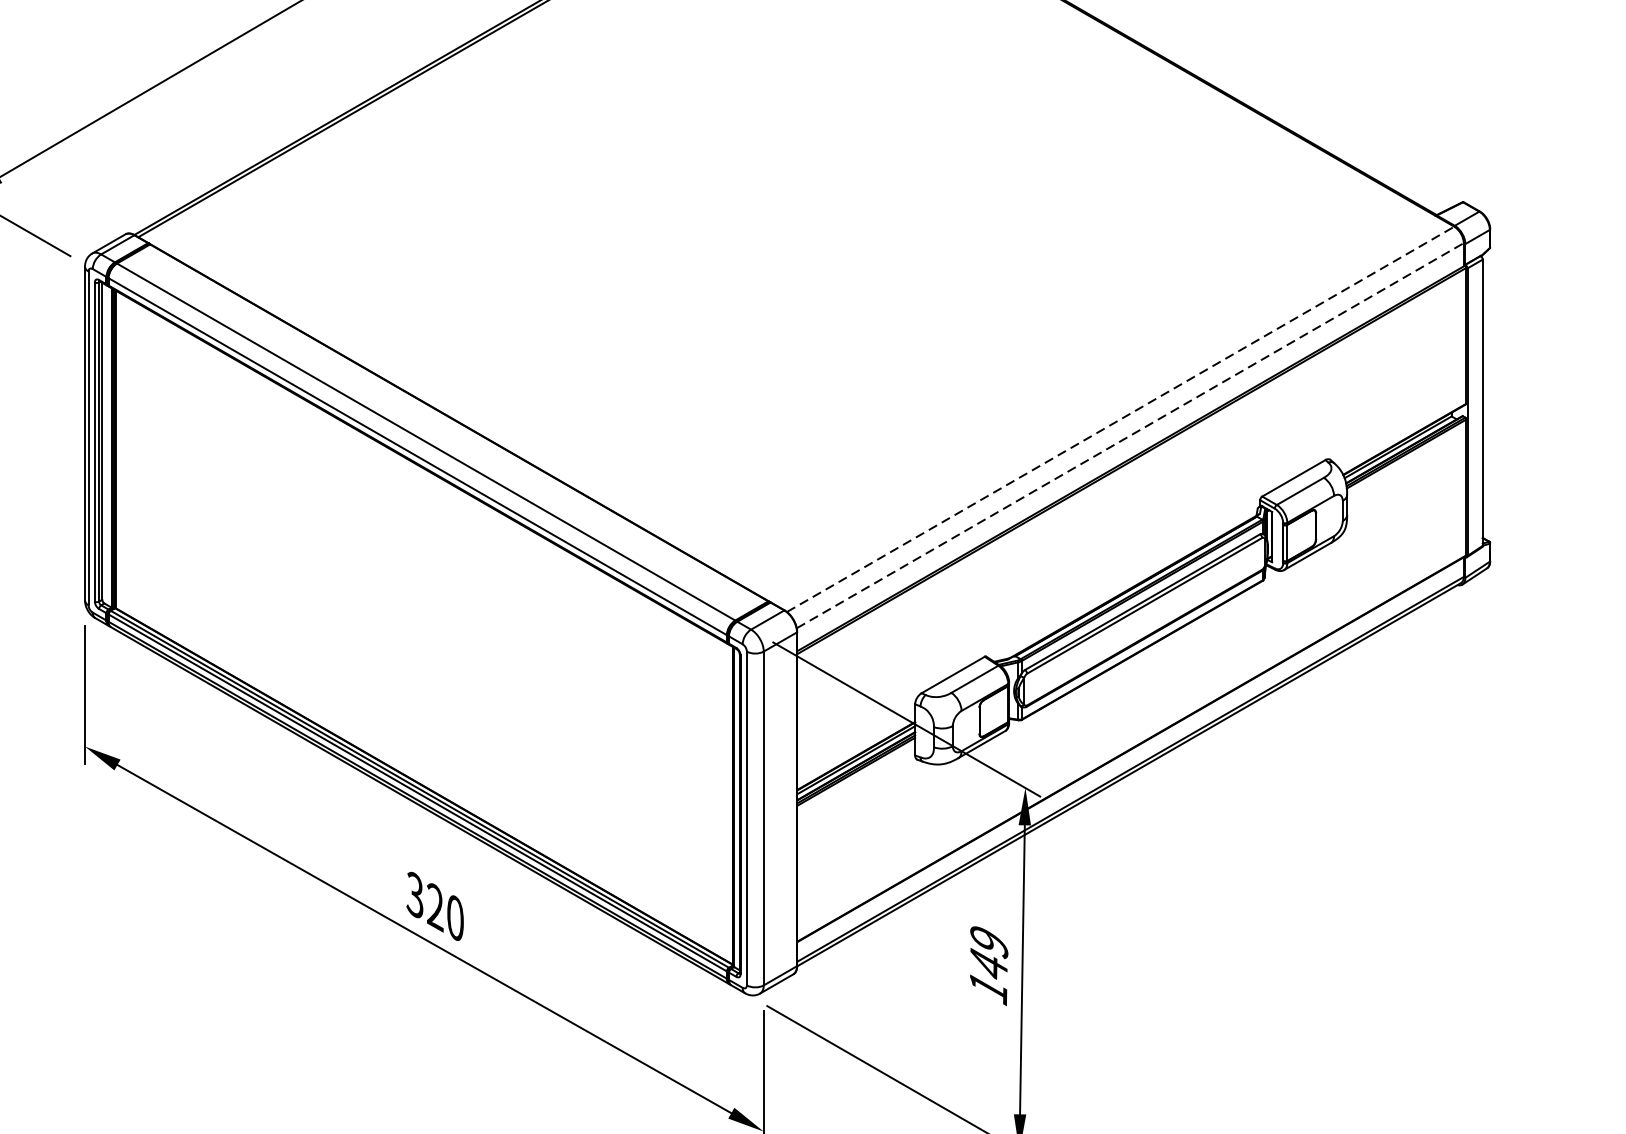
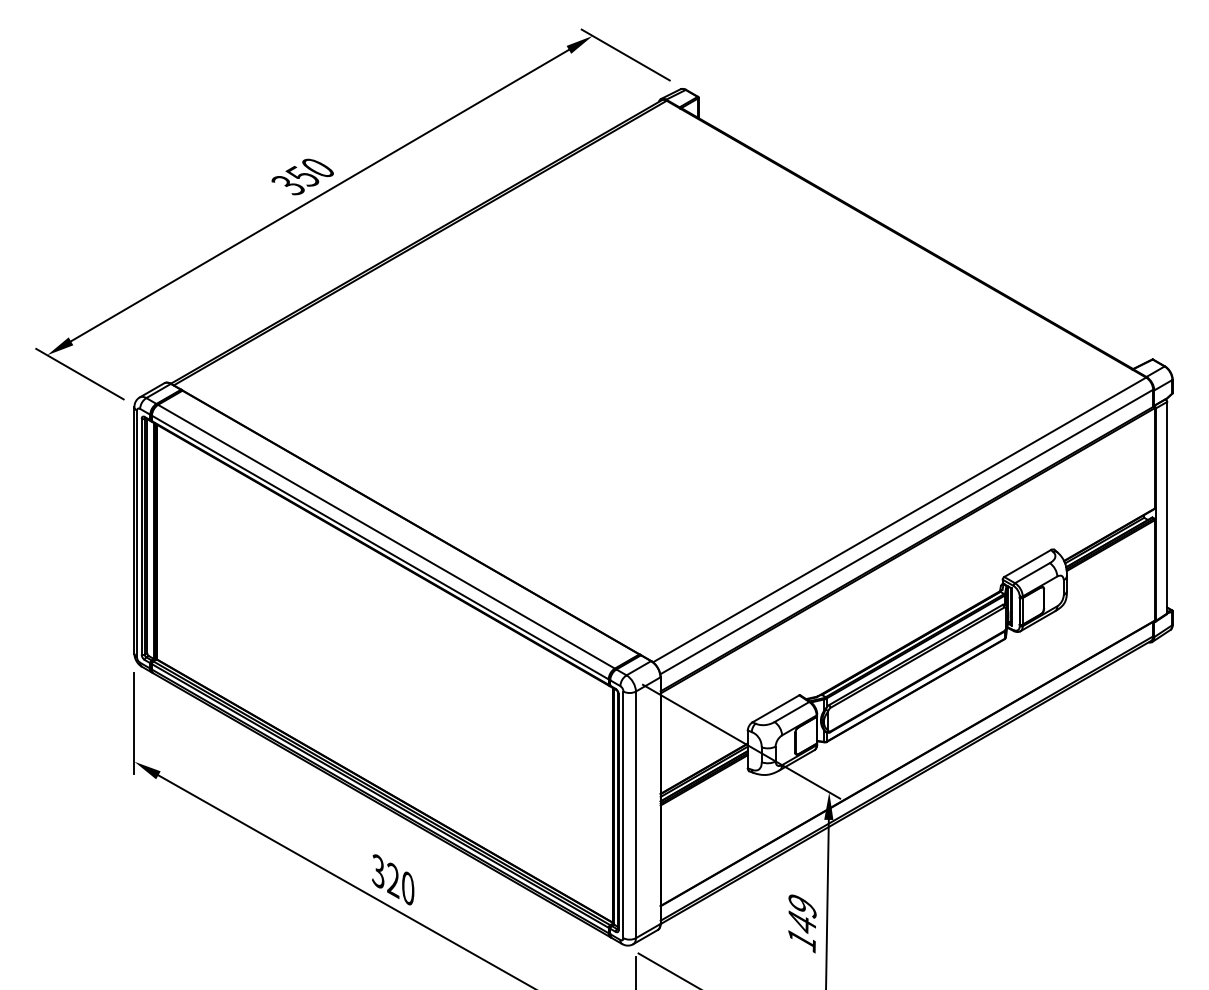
line: (1120, 418) -> (899, 519), dashed -> solid
line: (1129, 436) -> (906, 532), dashed -> solid

